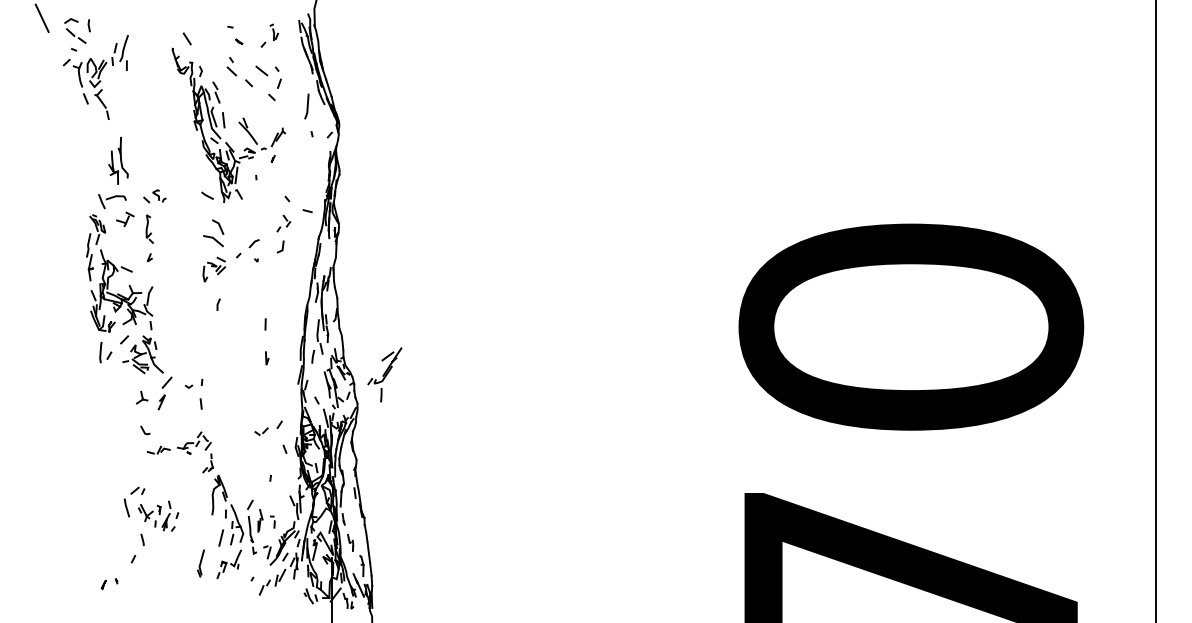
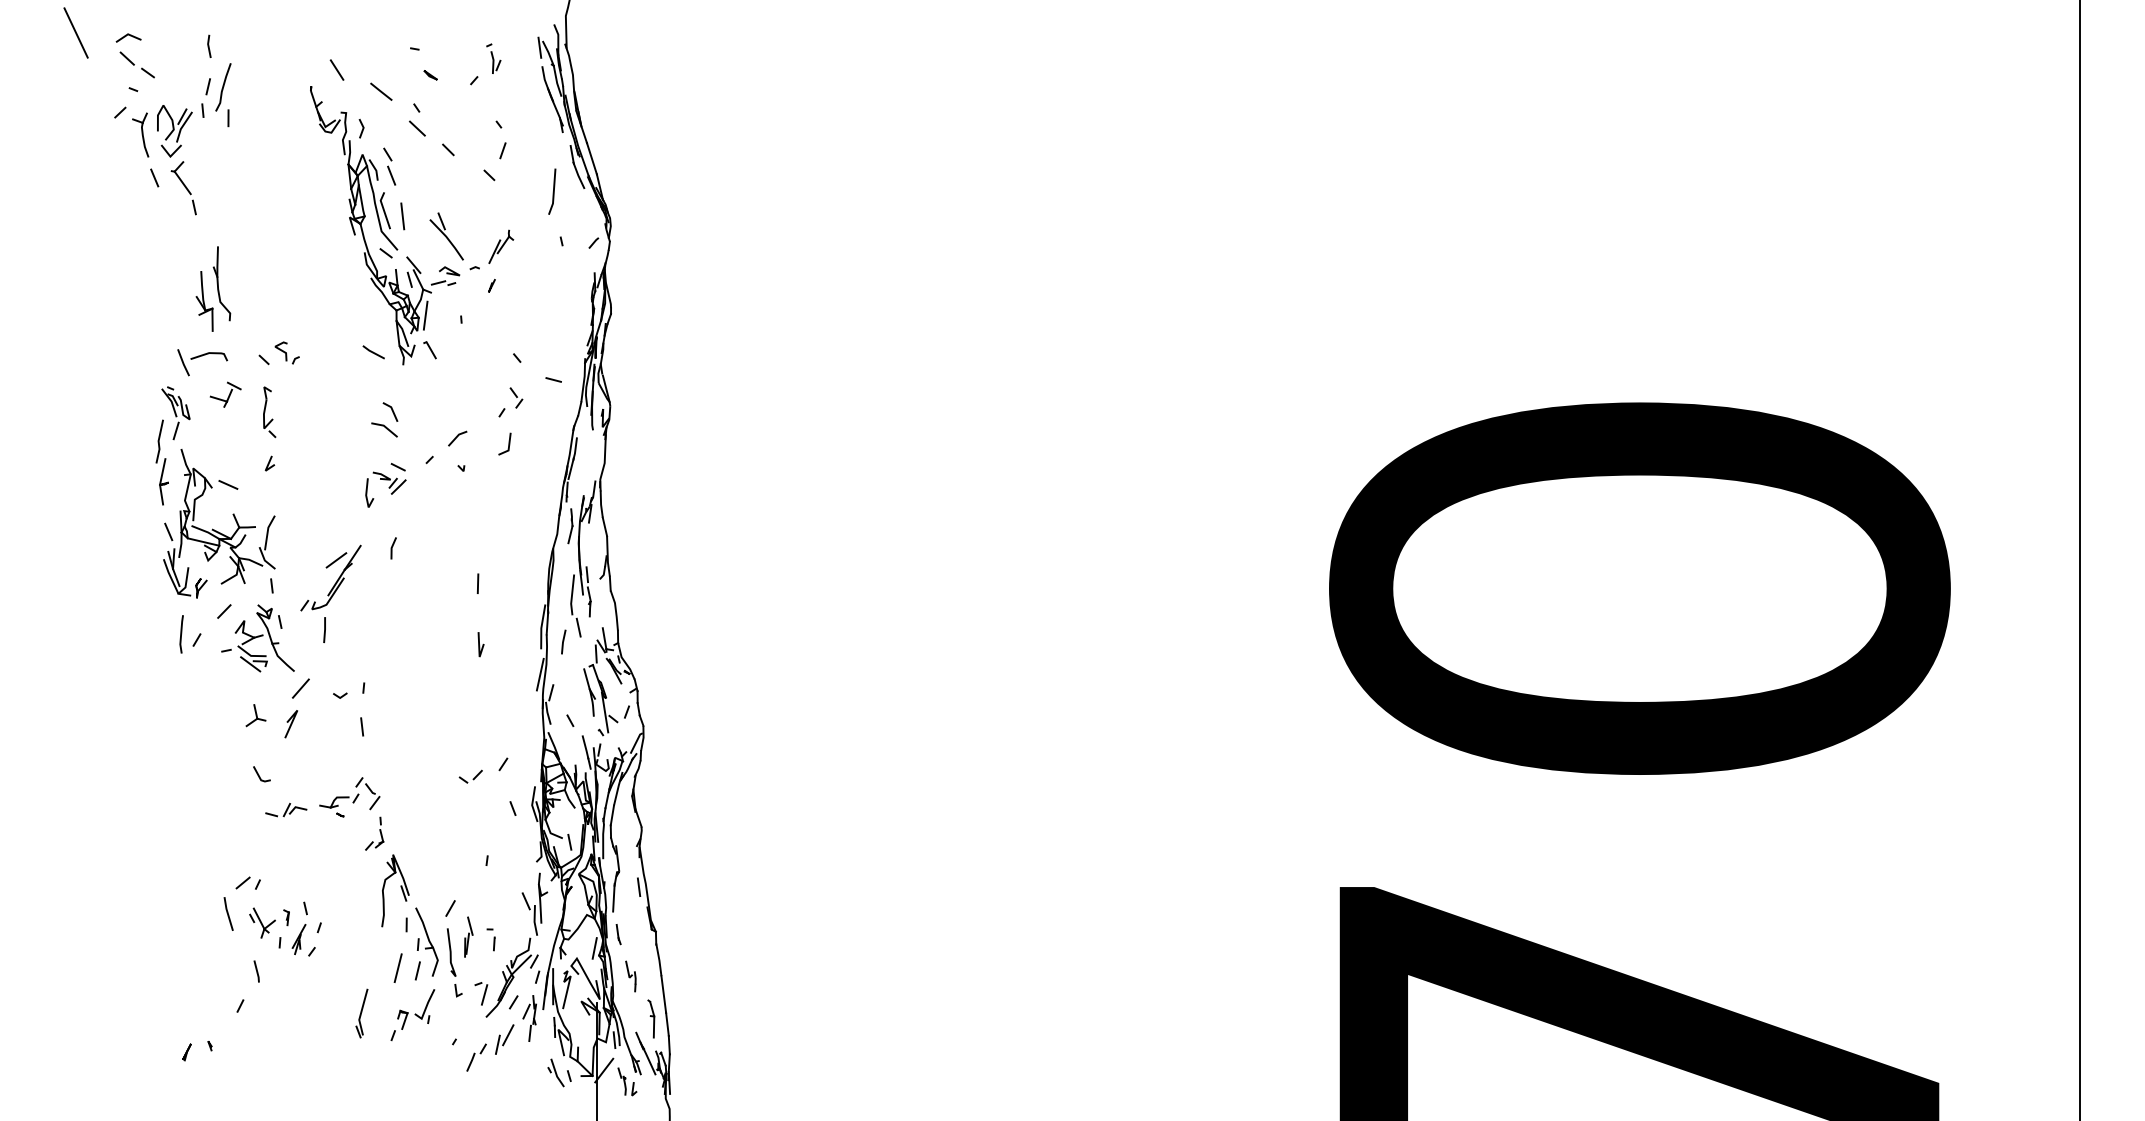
line: (88, 25) -> (207, 45), moved
line: (261, 70) -> (380, 90), moved
part: (213, 233) -> (384, 420), size x0.71
part: (384, 374) -> (330, 592), moved

